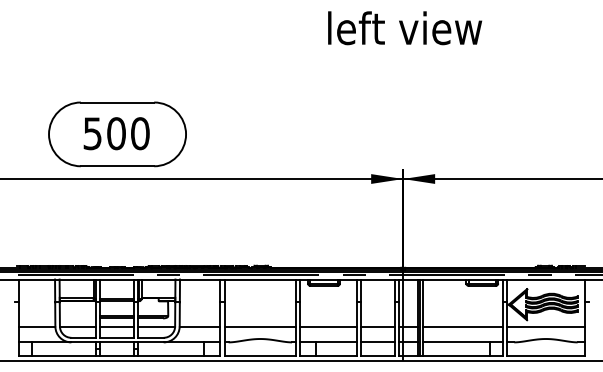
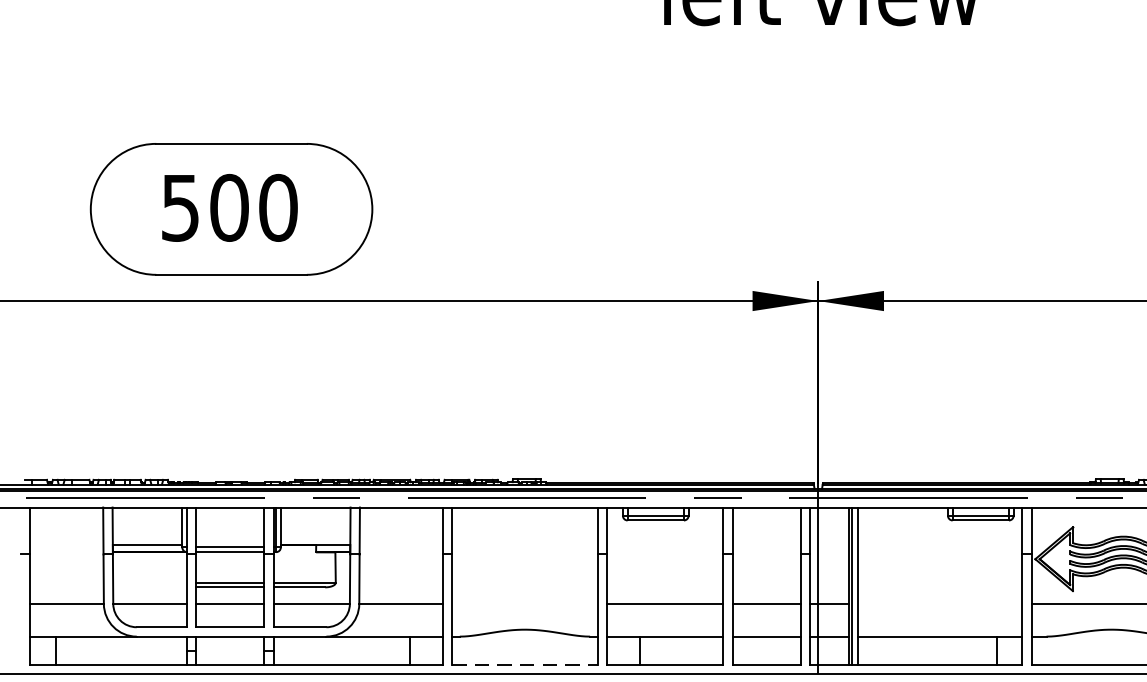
line: (259, 326) -> (523, 603), removed
line: (462, 326) -> (940, 603), removed
line: (260, 356) -> (525, 665), solid -> dashed

